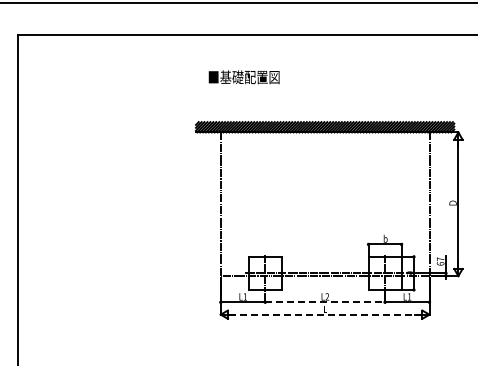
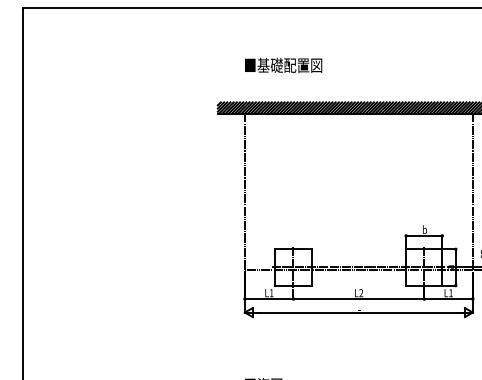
text: (243, 77) -> (282, 65), moved
line: (325, 302) -> (359, 299), dashed -> solid
line: (325, 314) -> (359, 312), dashed -> solid

